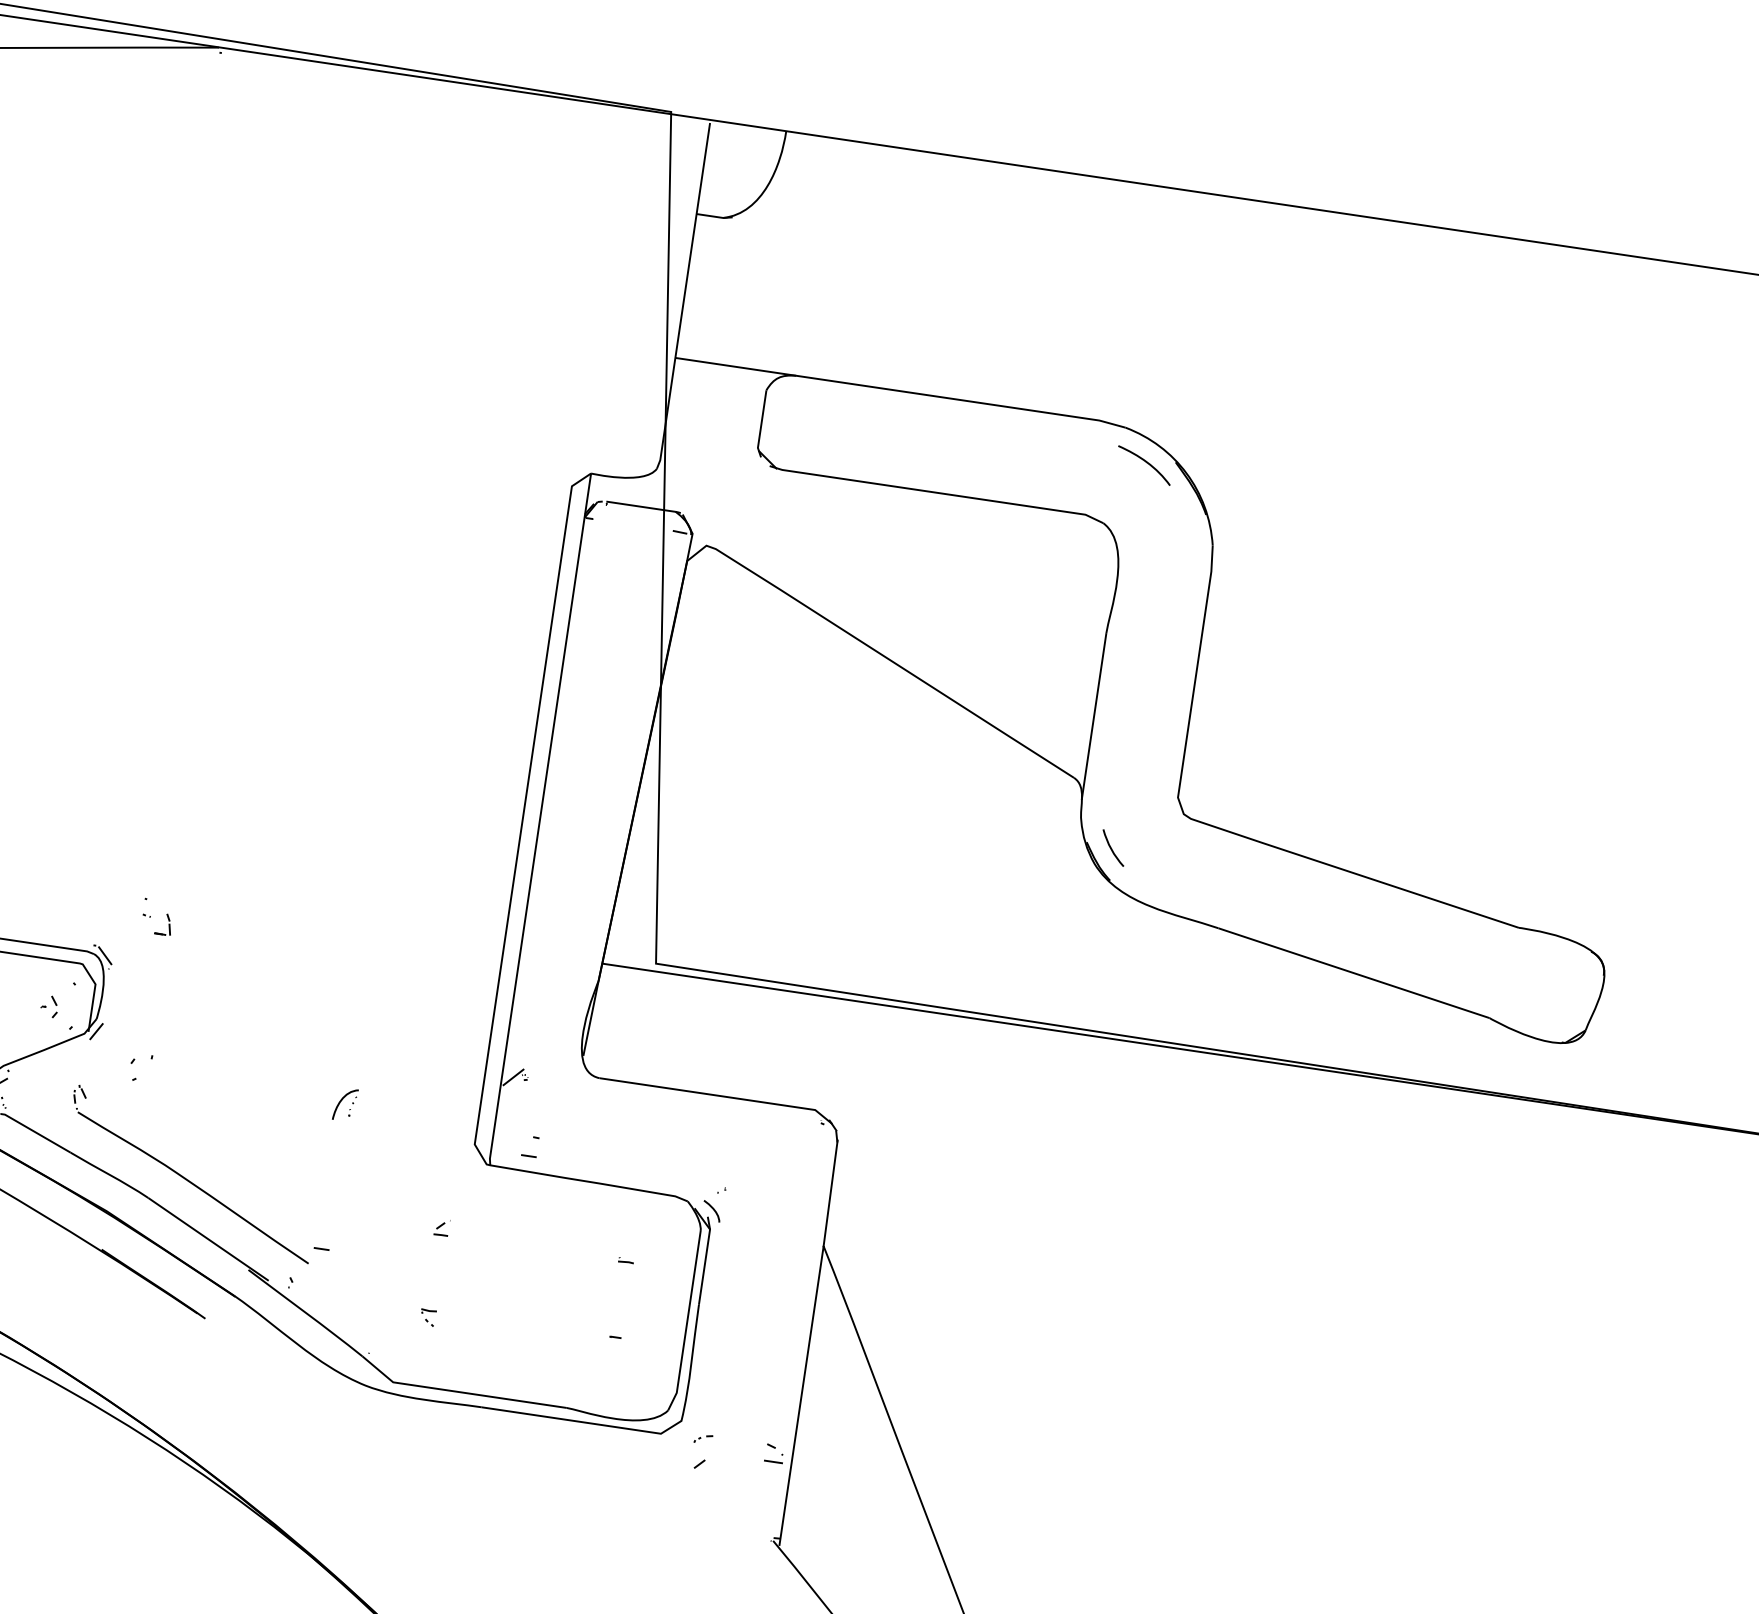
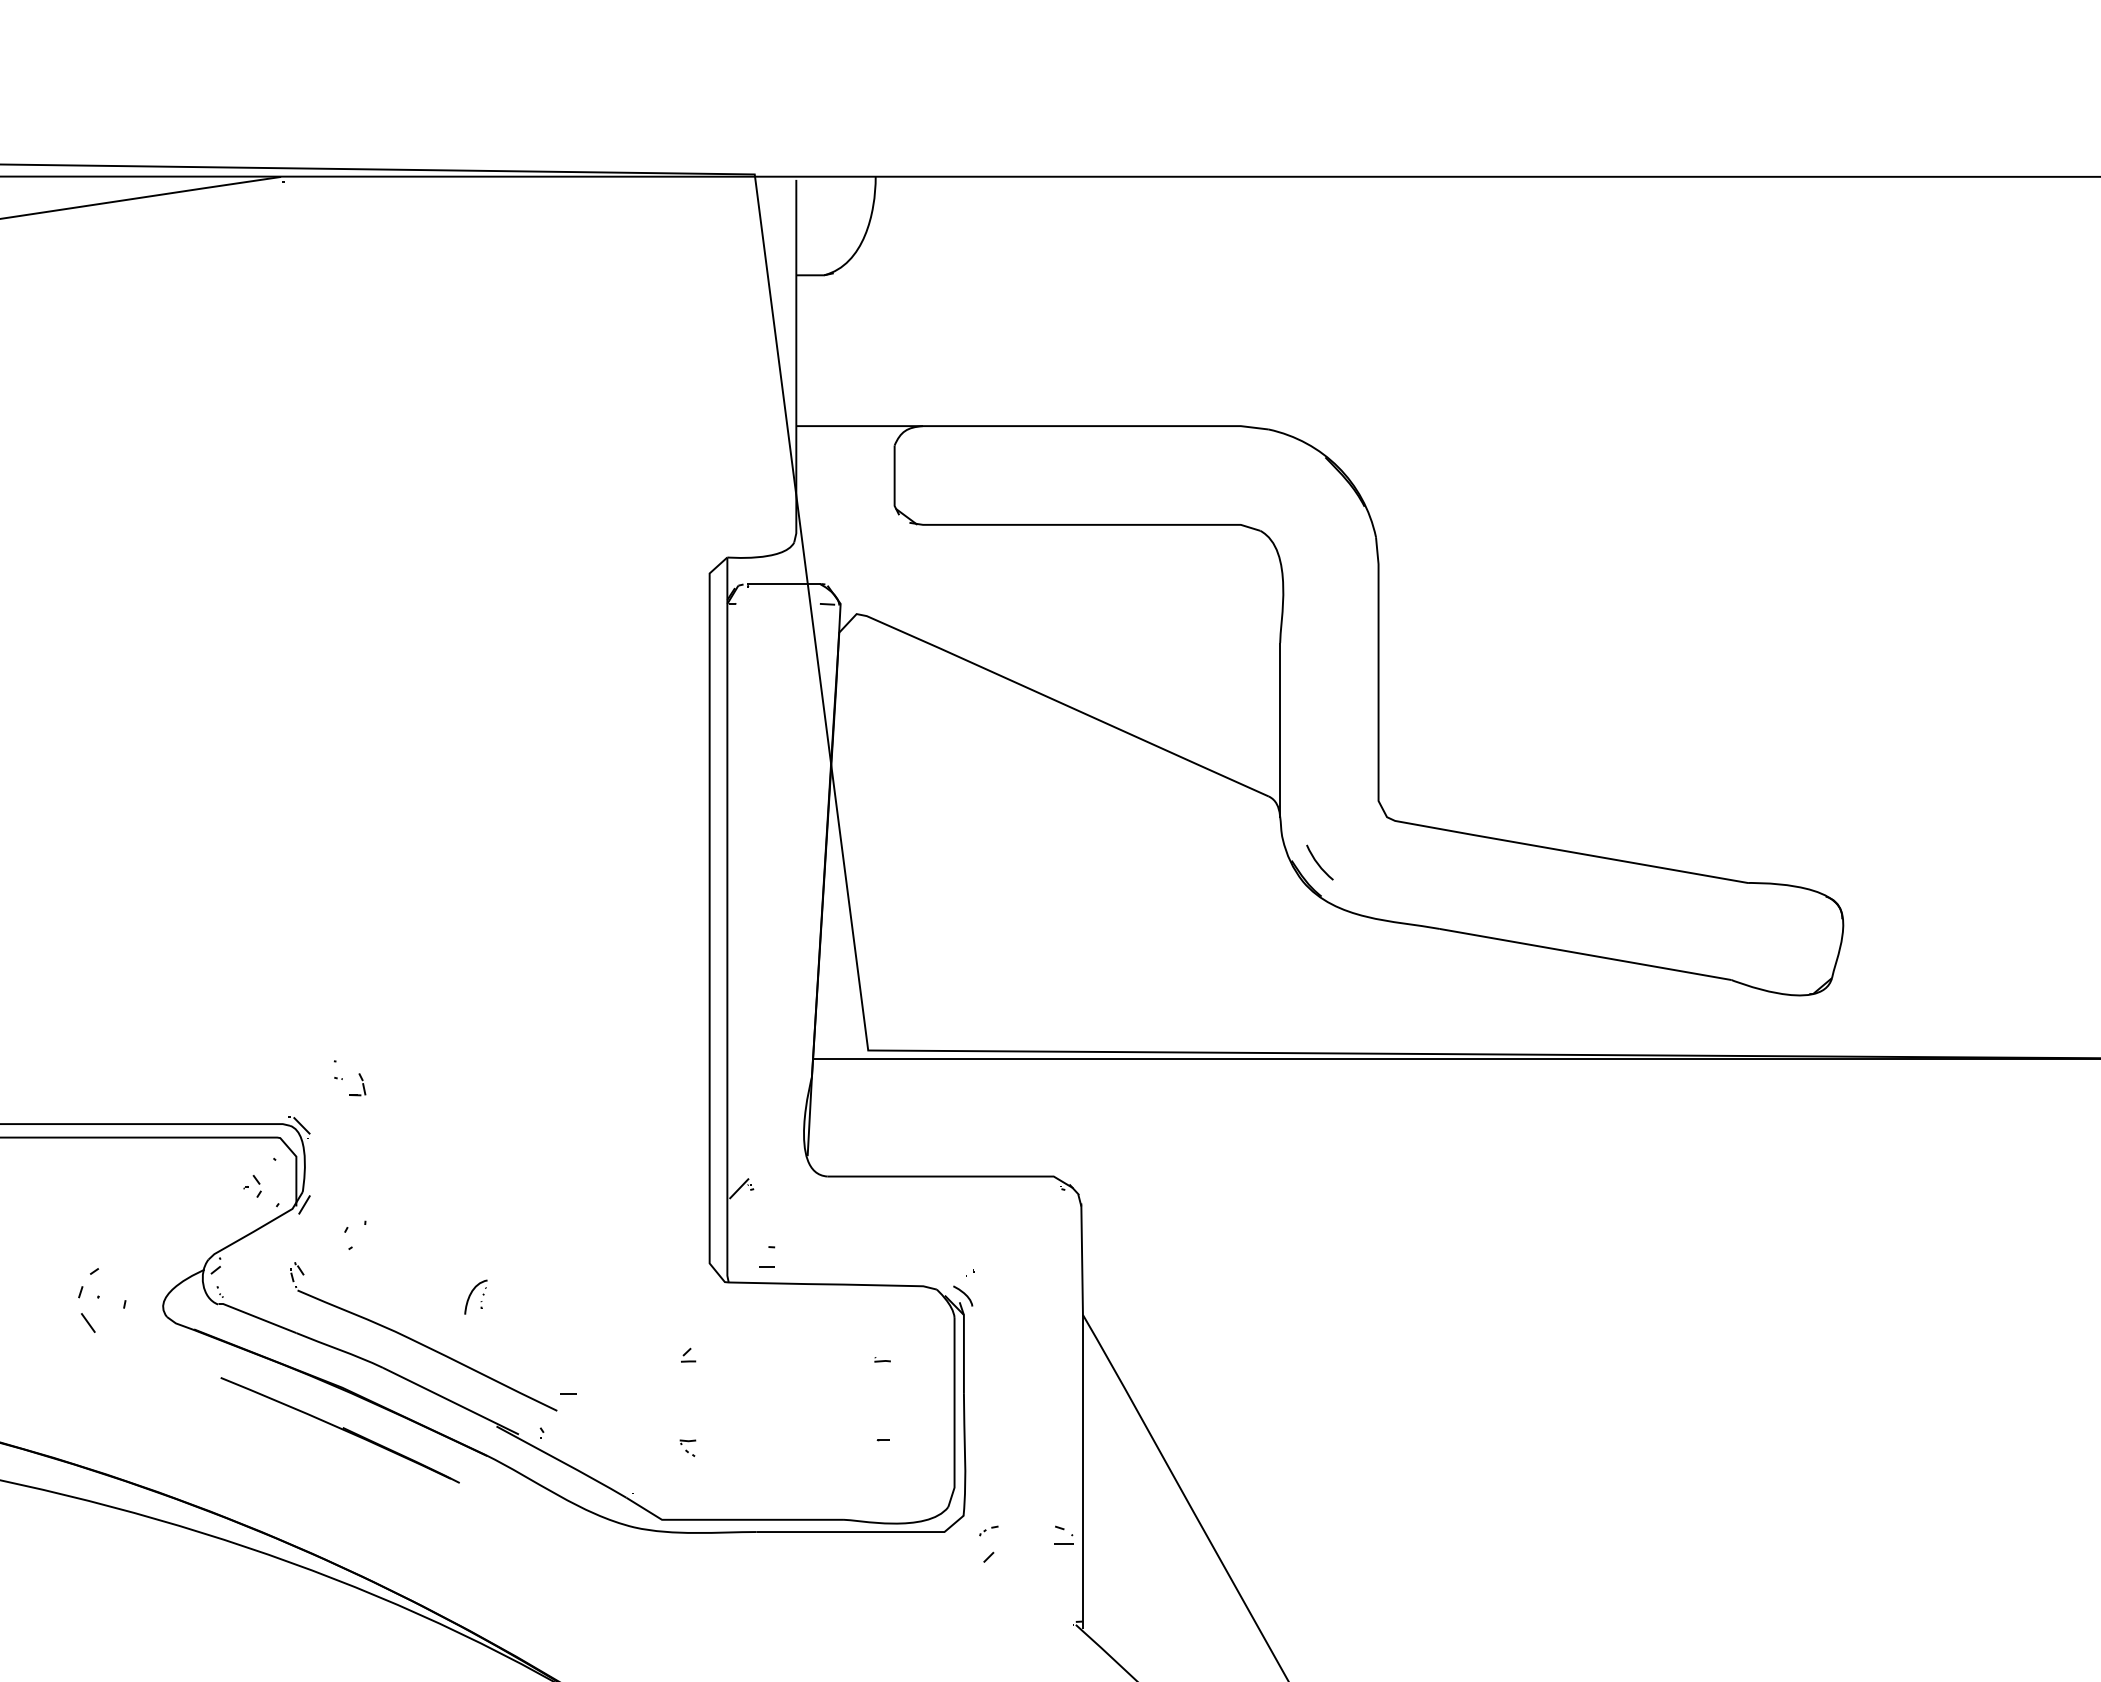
curve: (1145, 462) -> (1294, 462), removed
part: (345, 1103) -> (475, 1296), moved

